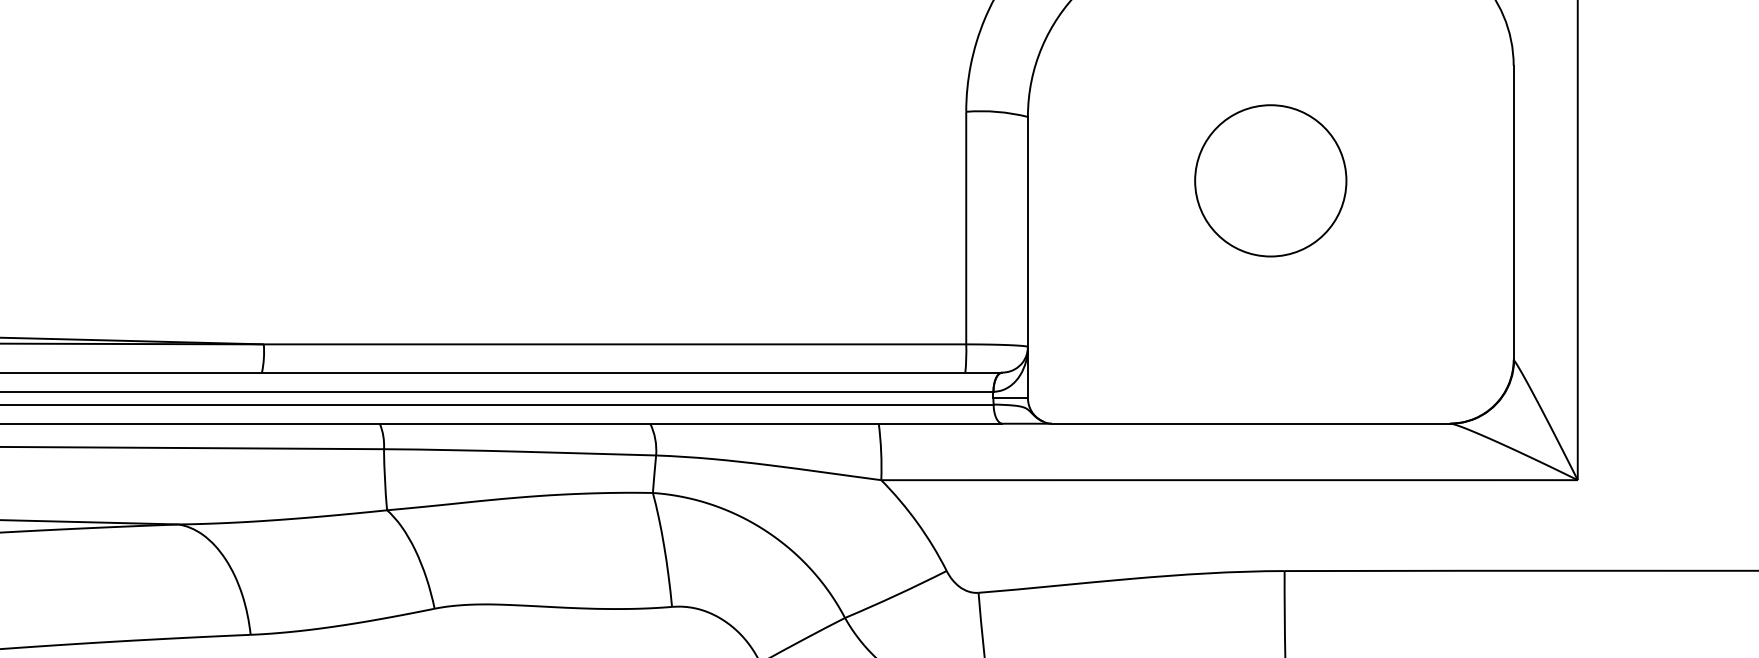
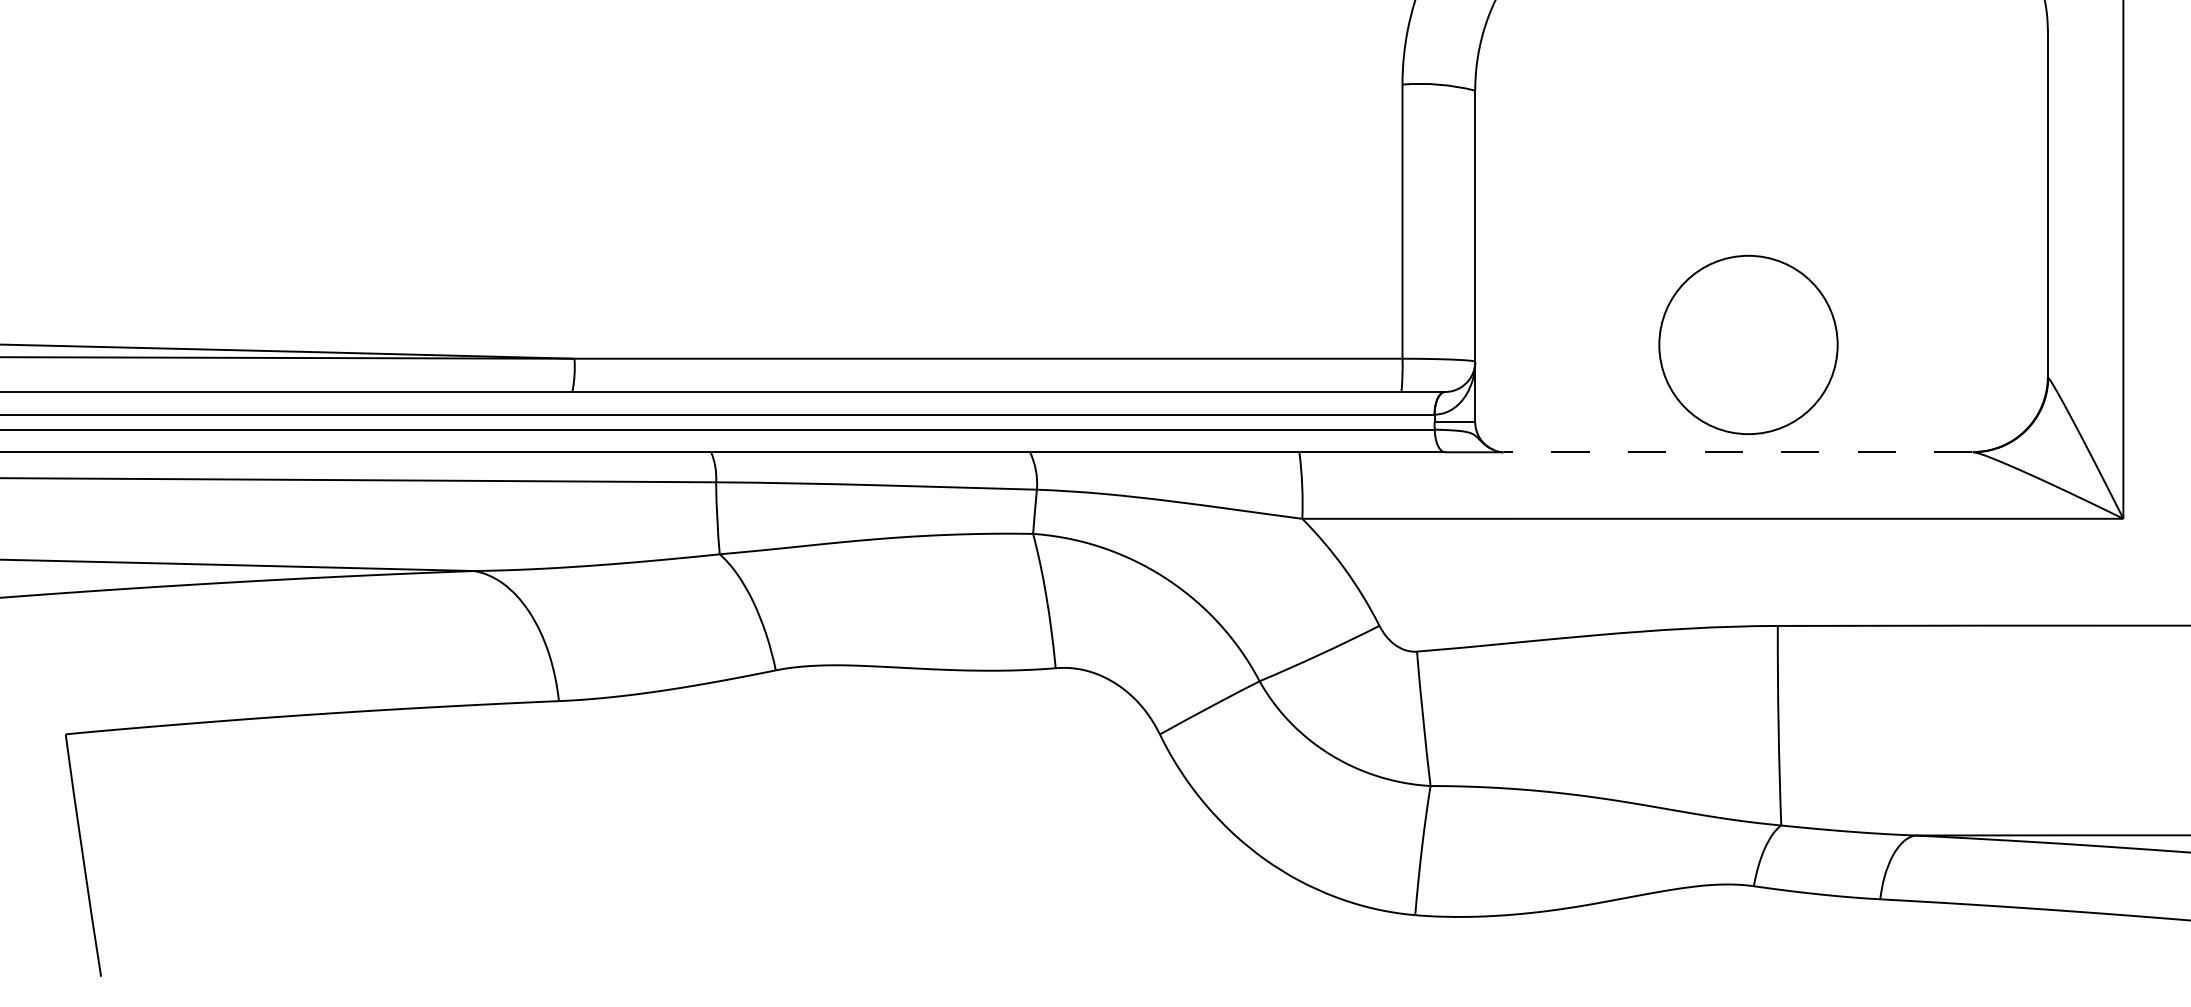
circle: (1270, 180) -> (1748, 344), moved
line: (1250, 423) -> (1737, 452), solid -> dashed

